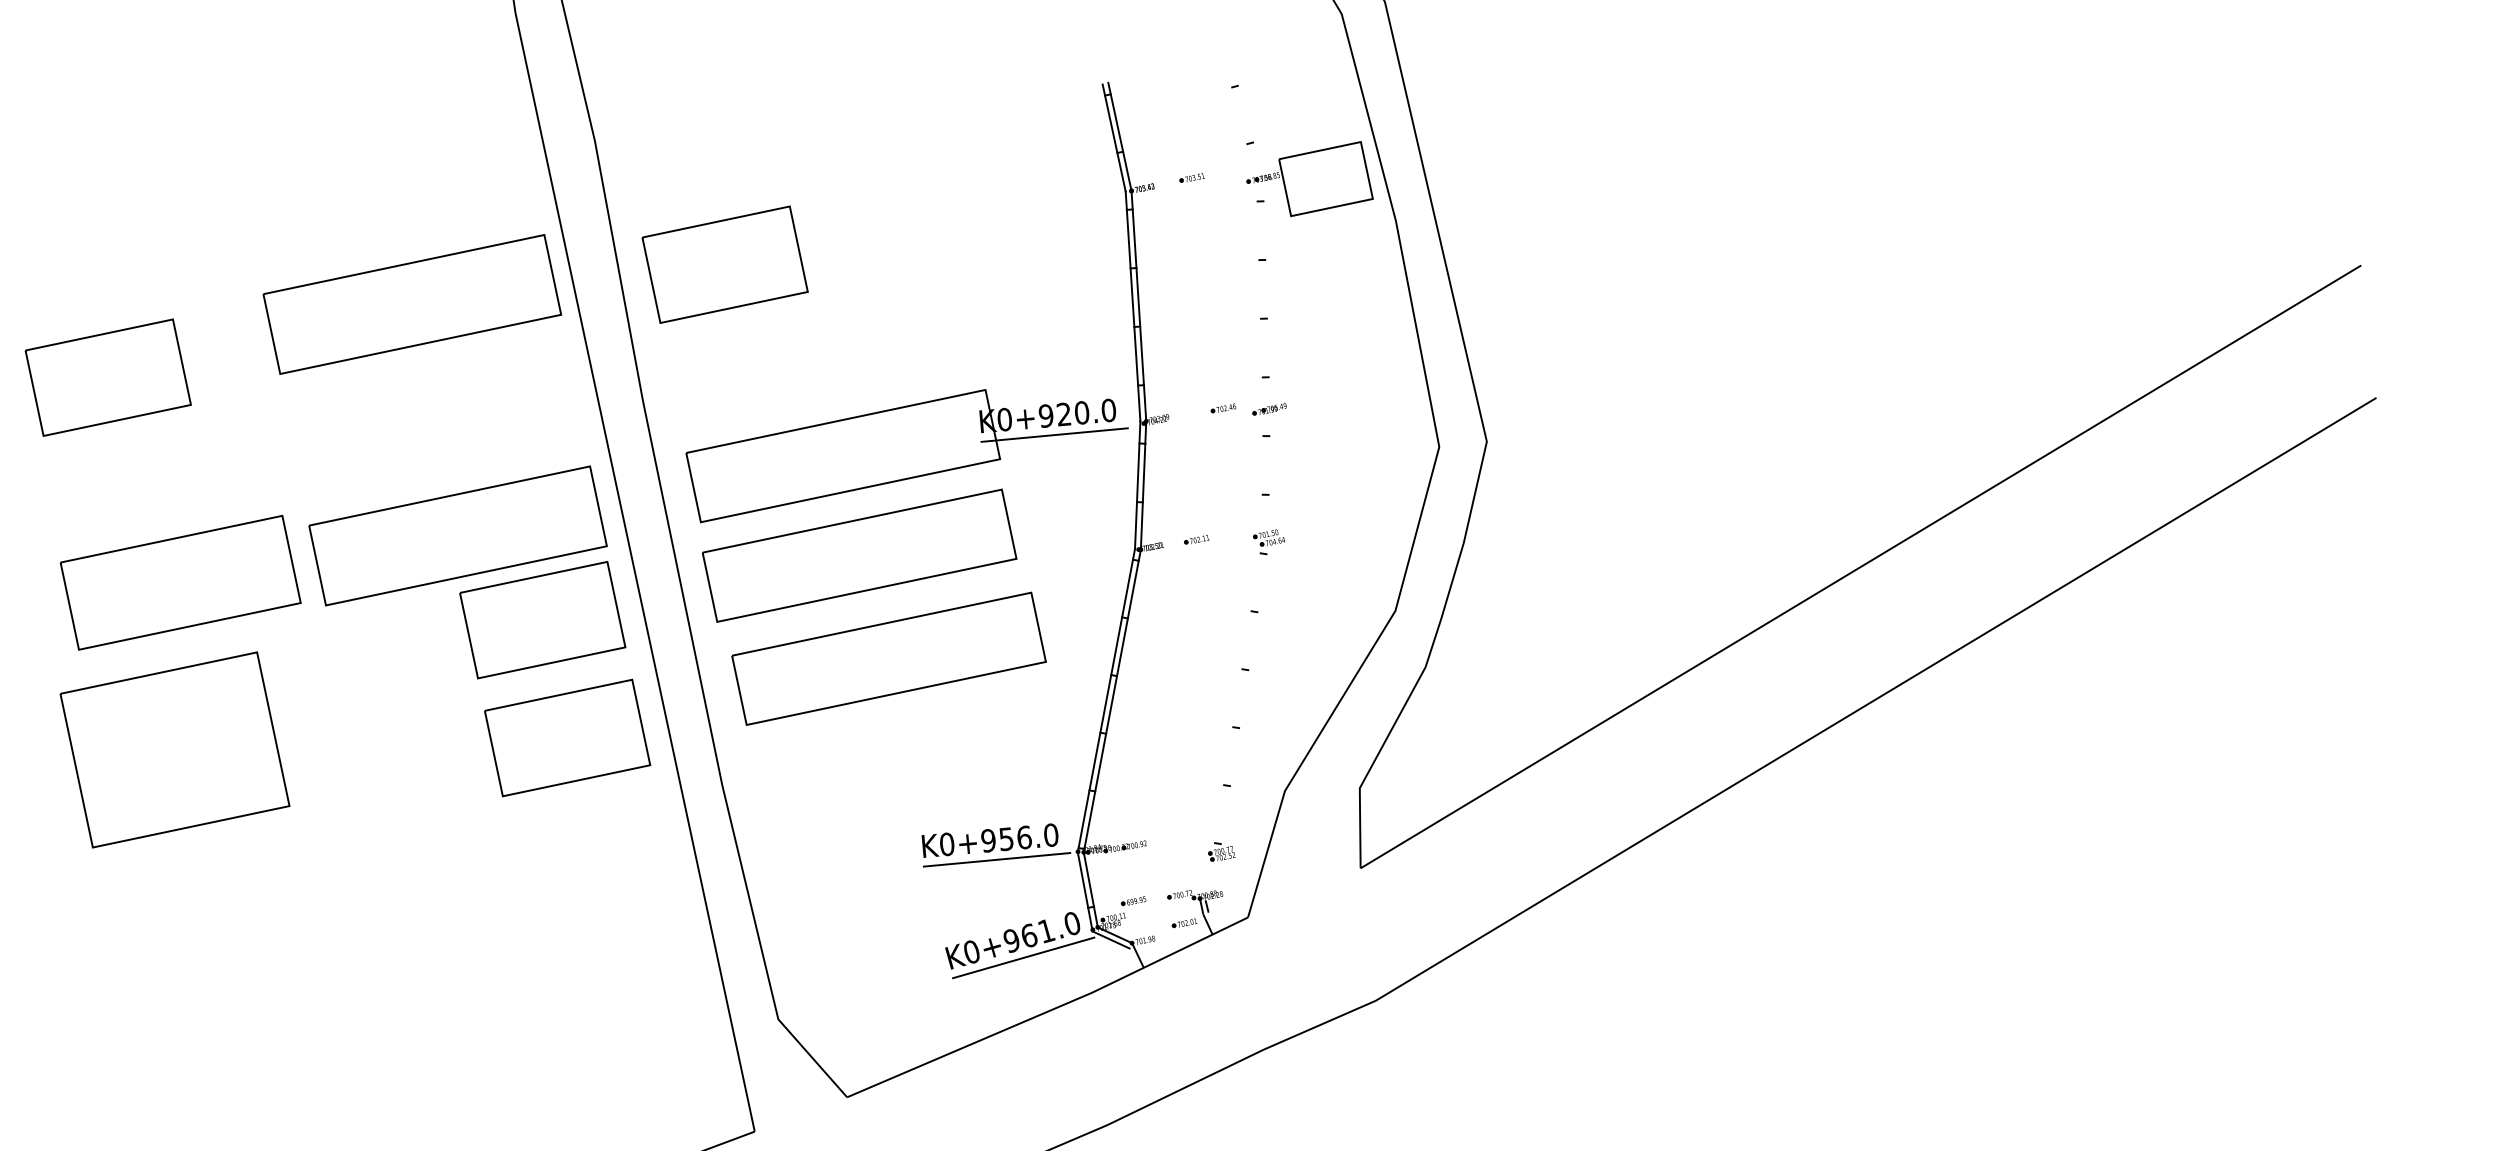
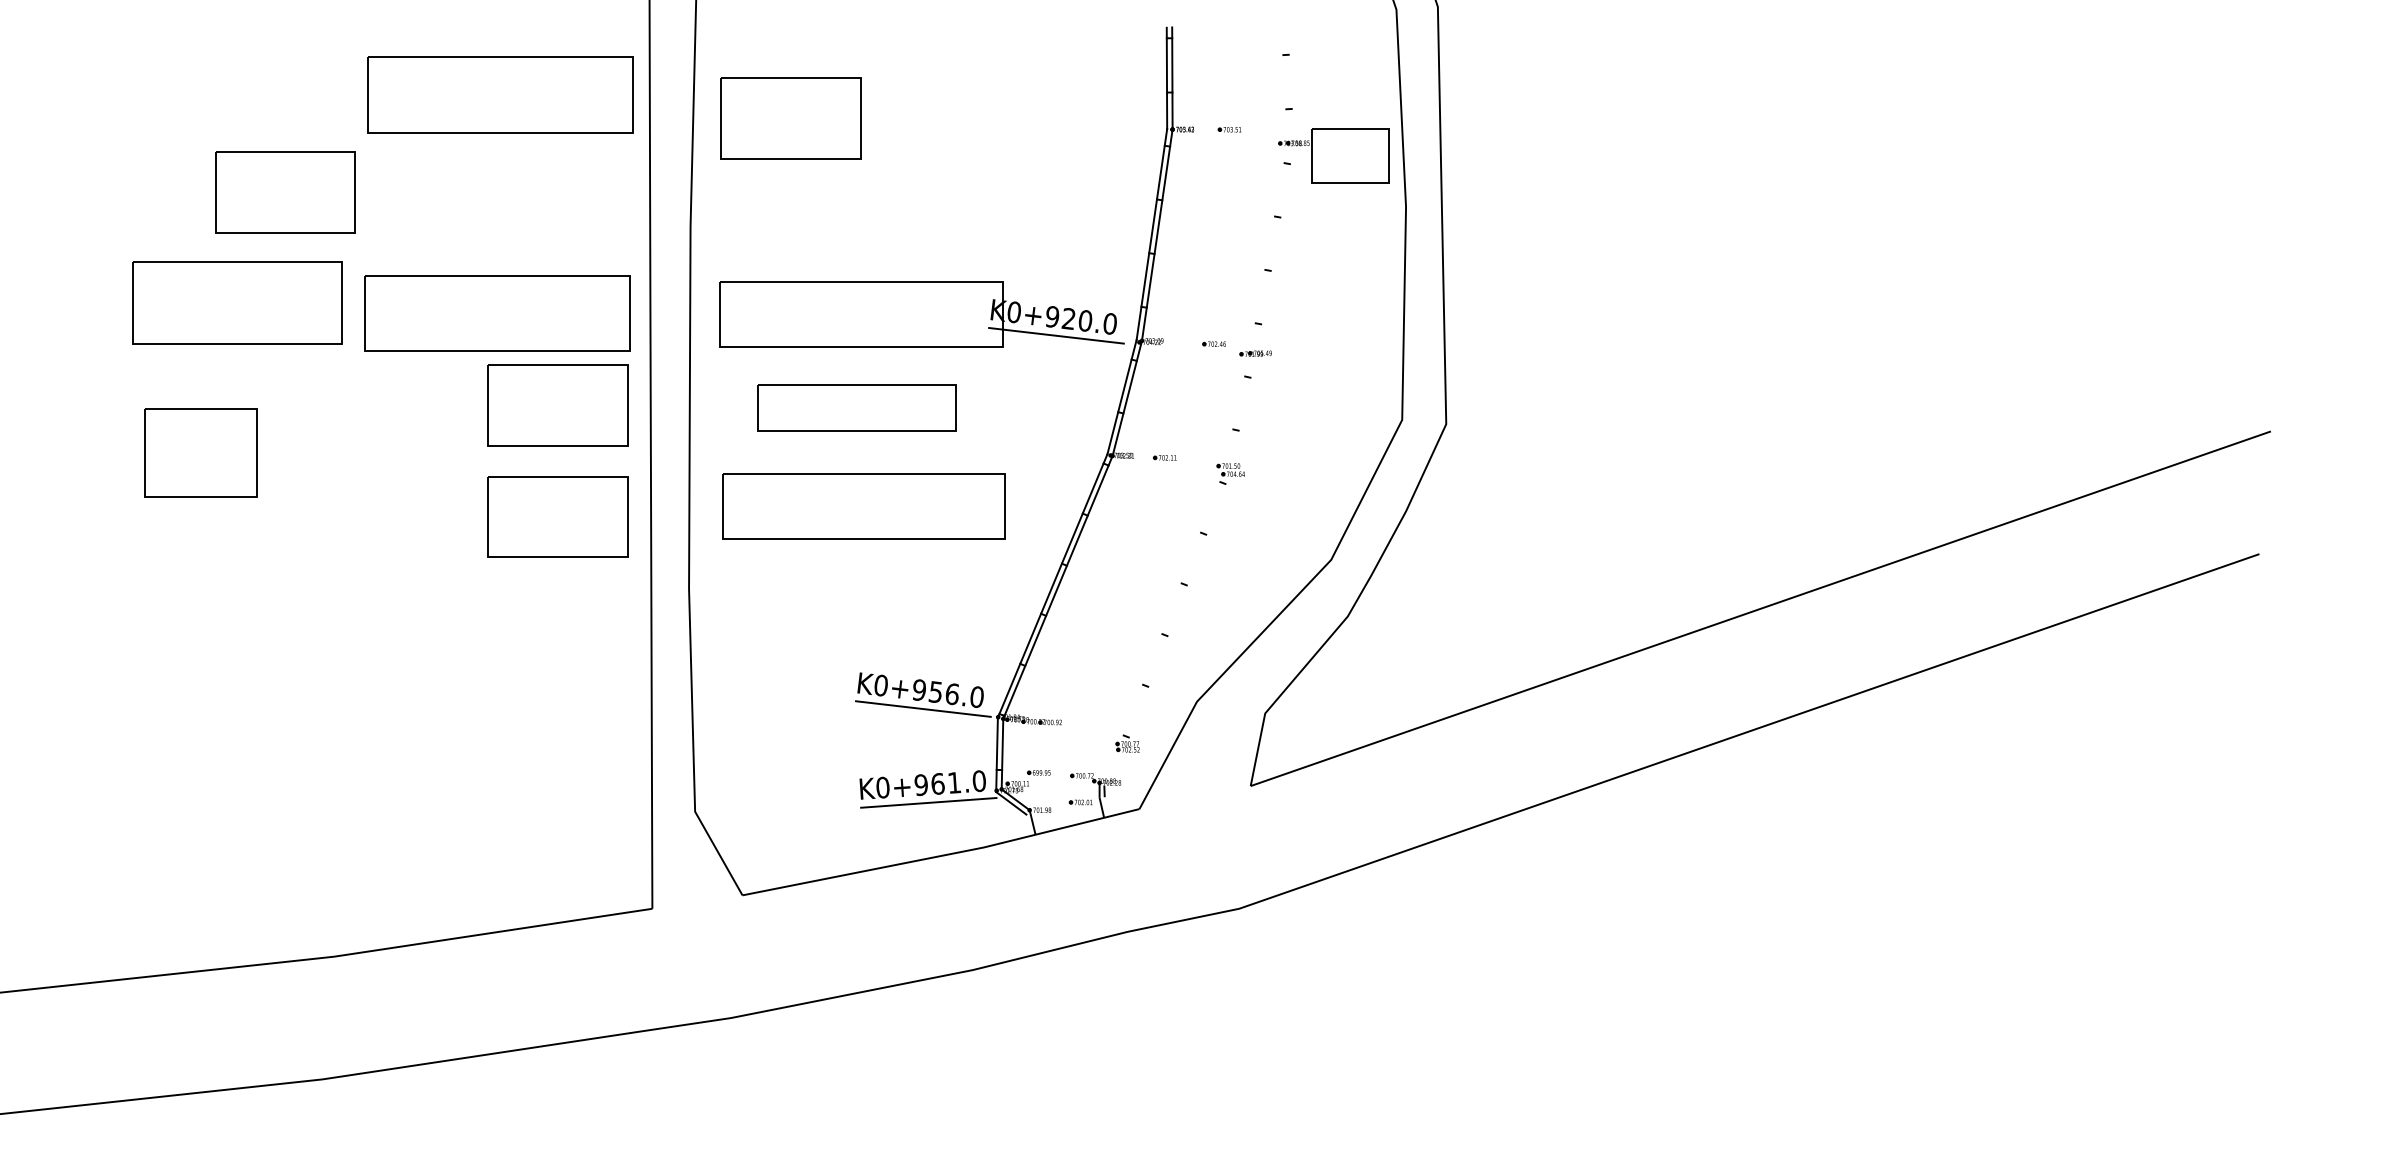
part: (108, 377) -> (285, 192), moved
part: (858, 555) -> (856, 407), size x0.7
part: (174, 749) -> (200, 452), size x0.6

